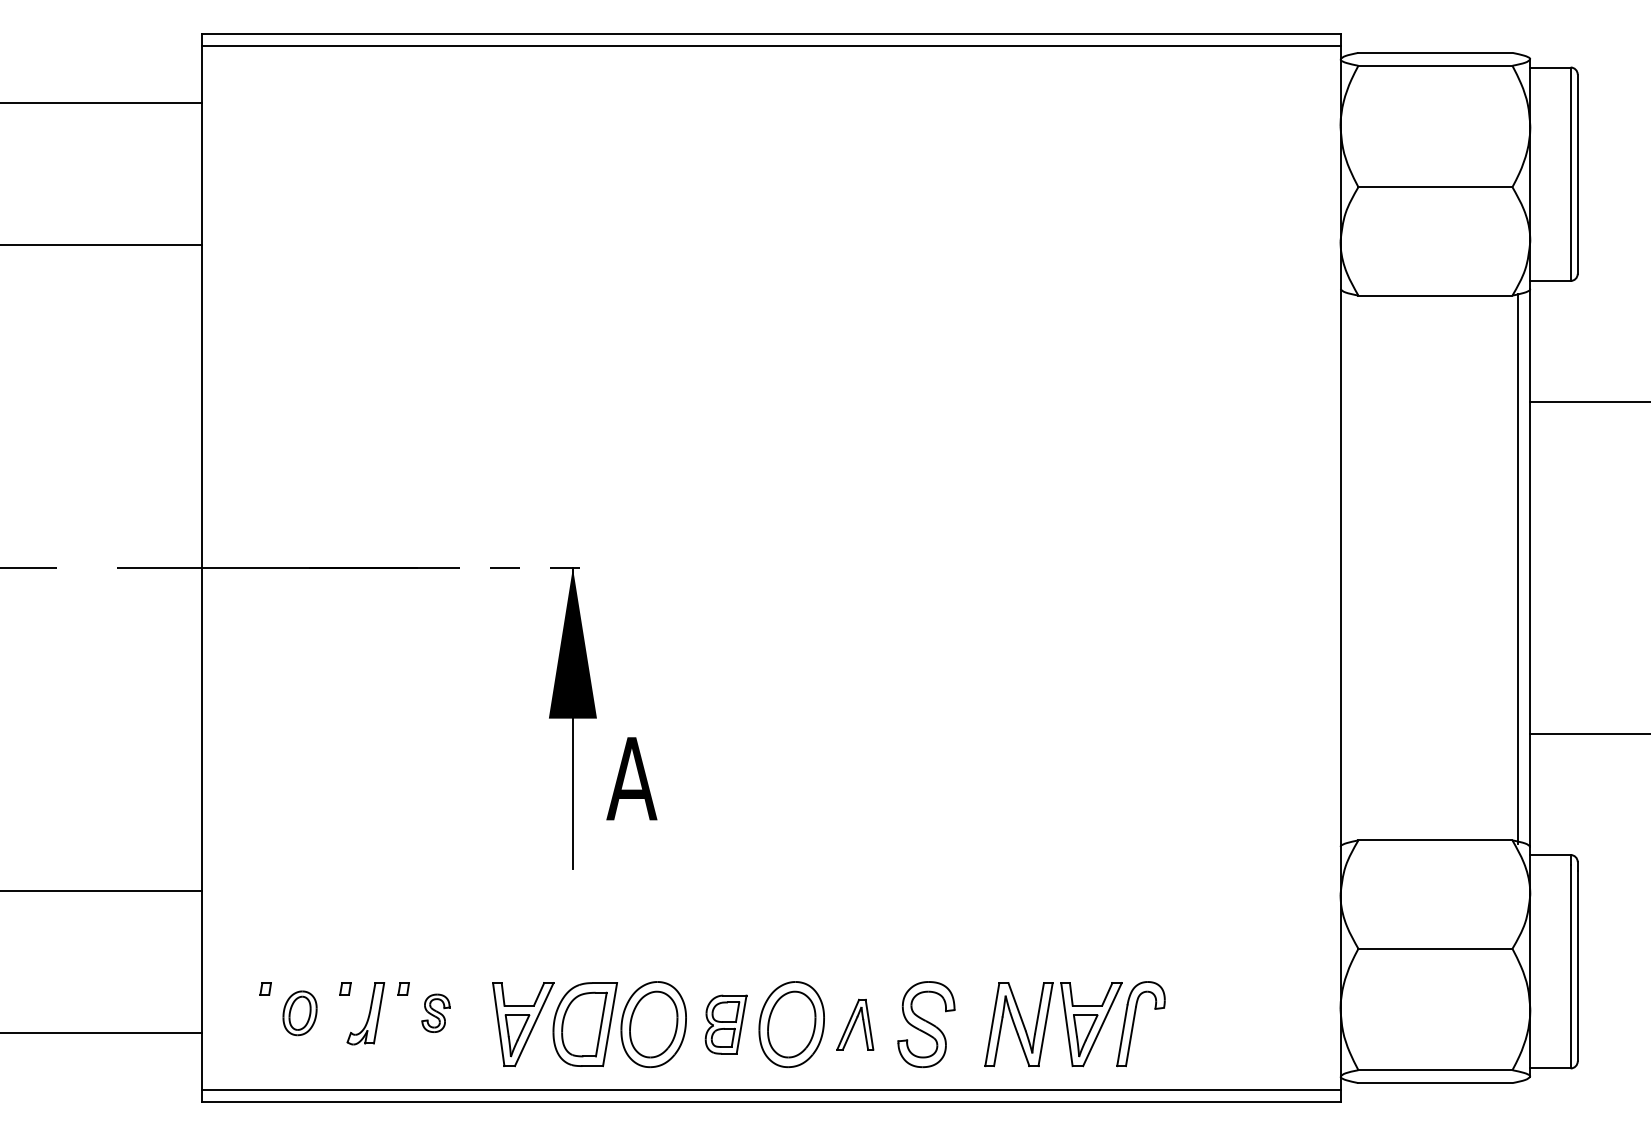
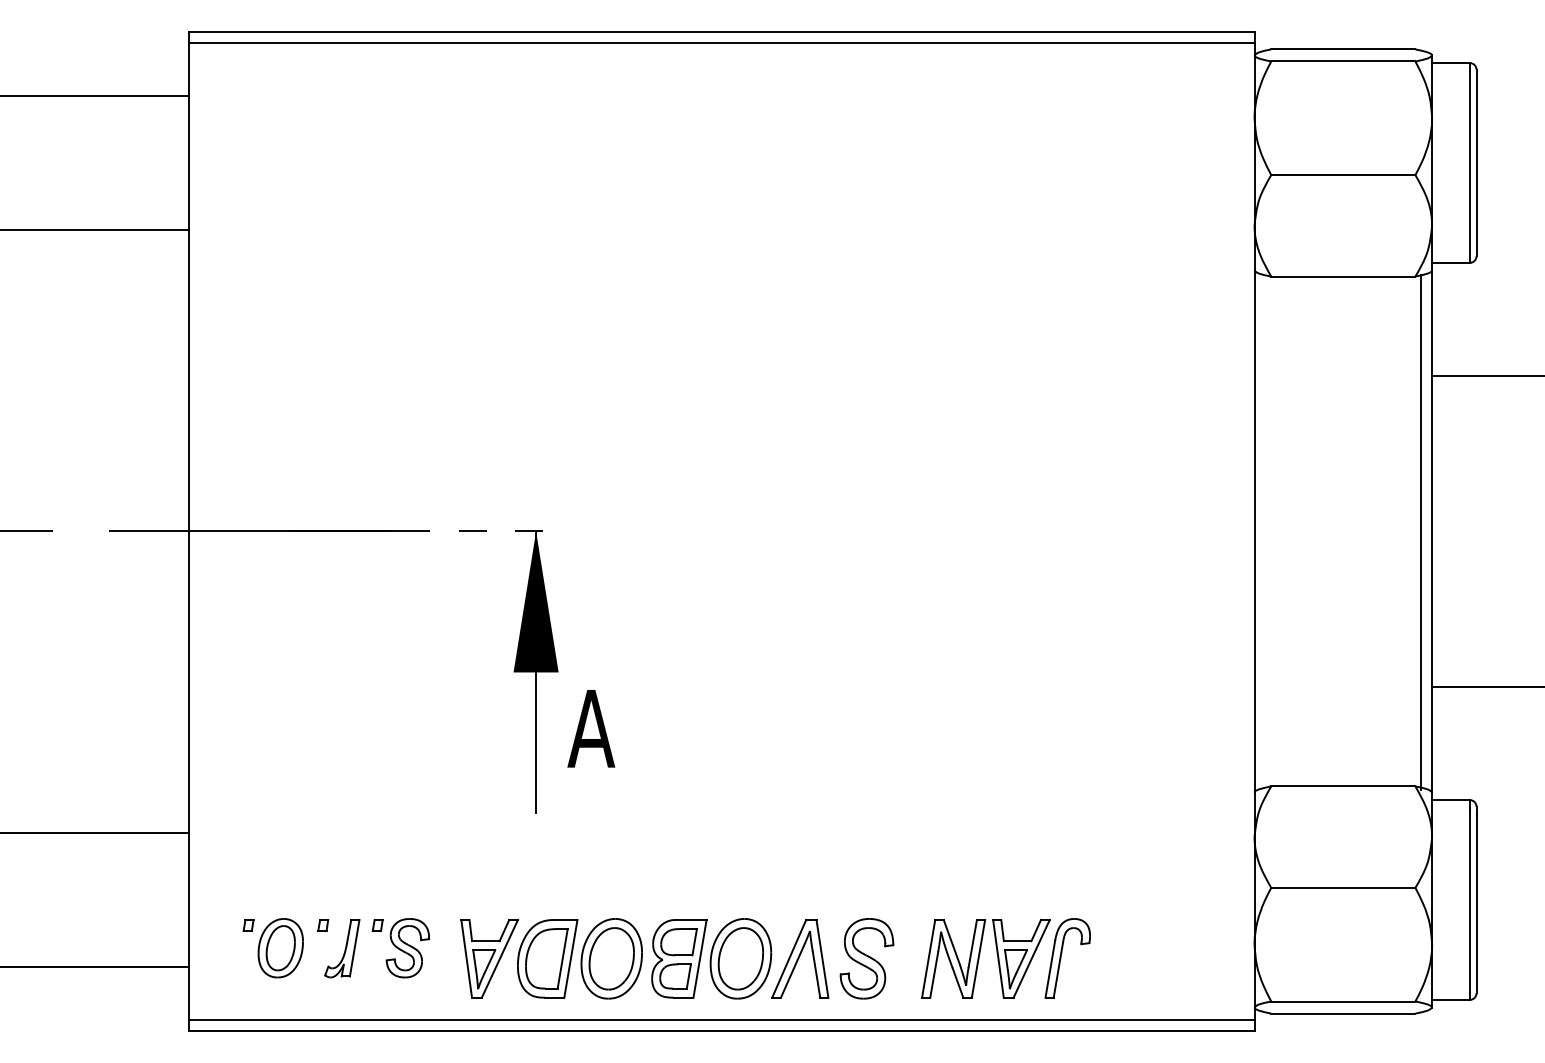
part: (299, 1013) -> (280, 948), size x1.43
part: (435, 1013) -> (407, 948), size x1.67
part: (726, 1024) -> (679, 958), size x1.43
part: (855, 1024) -> (800, 958), size x1.67

